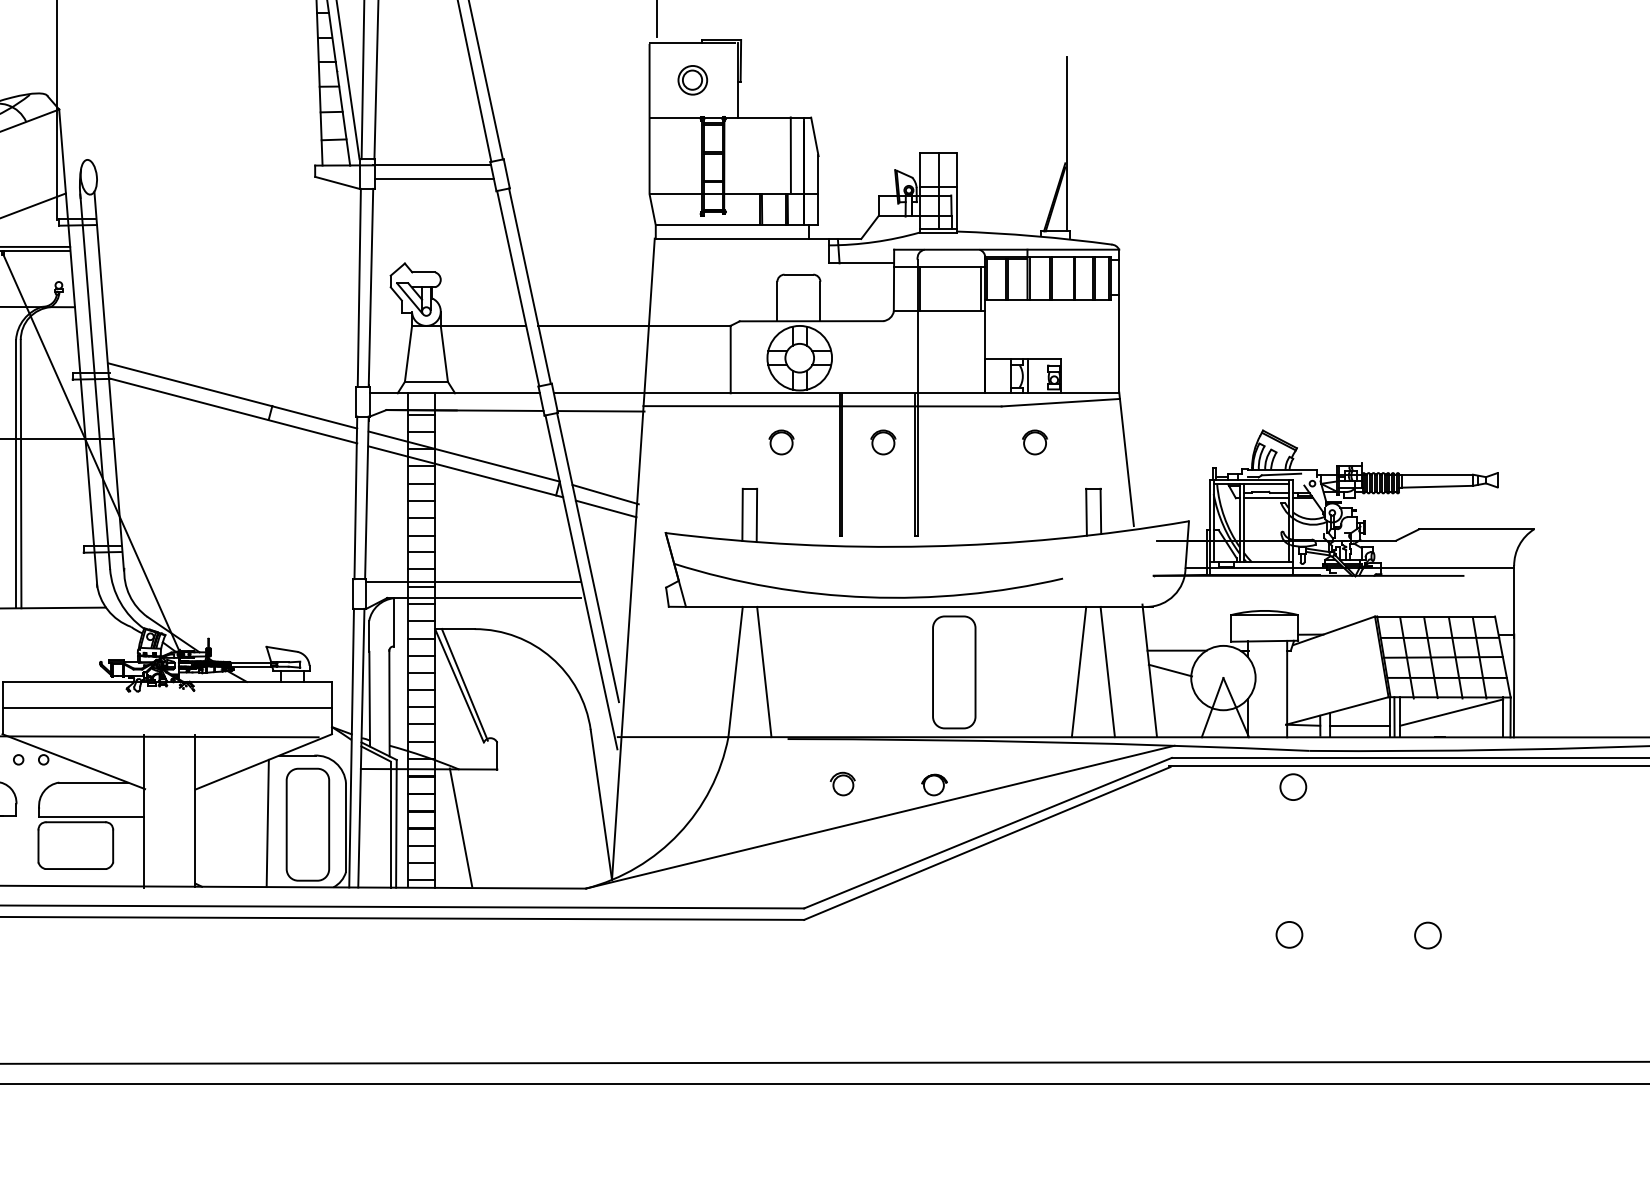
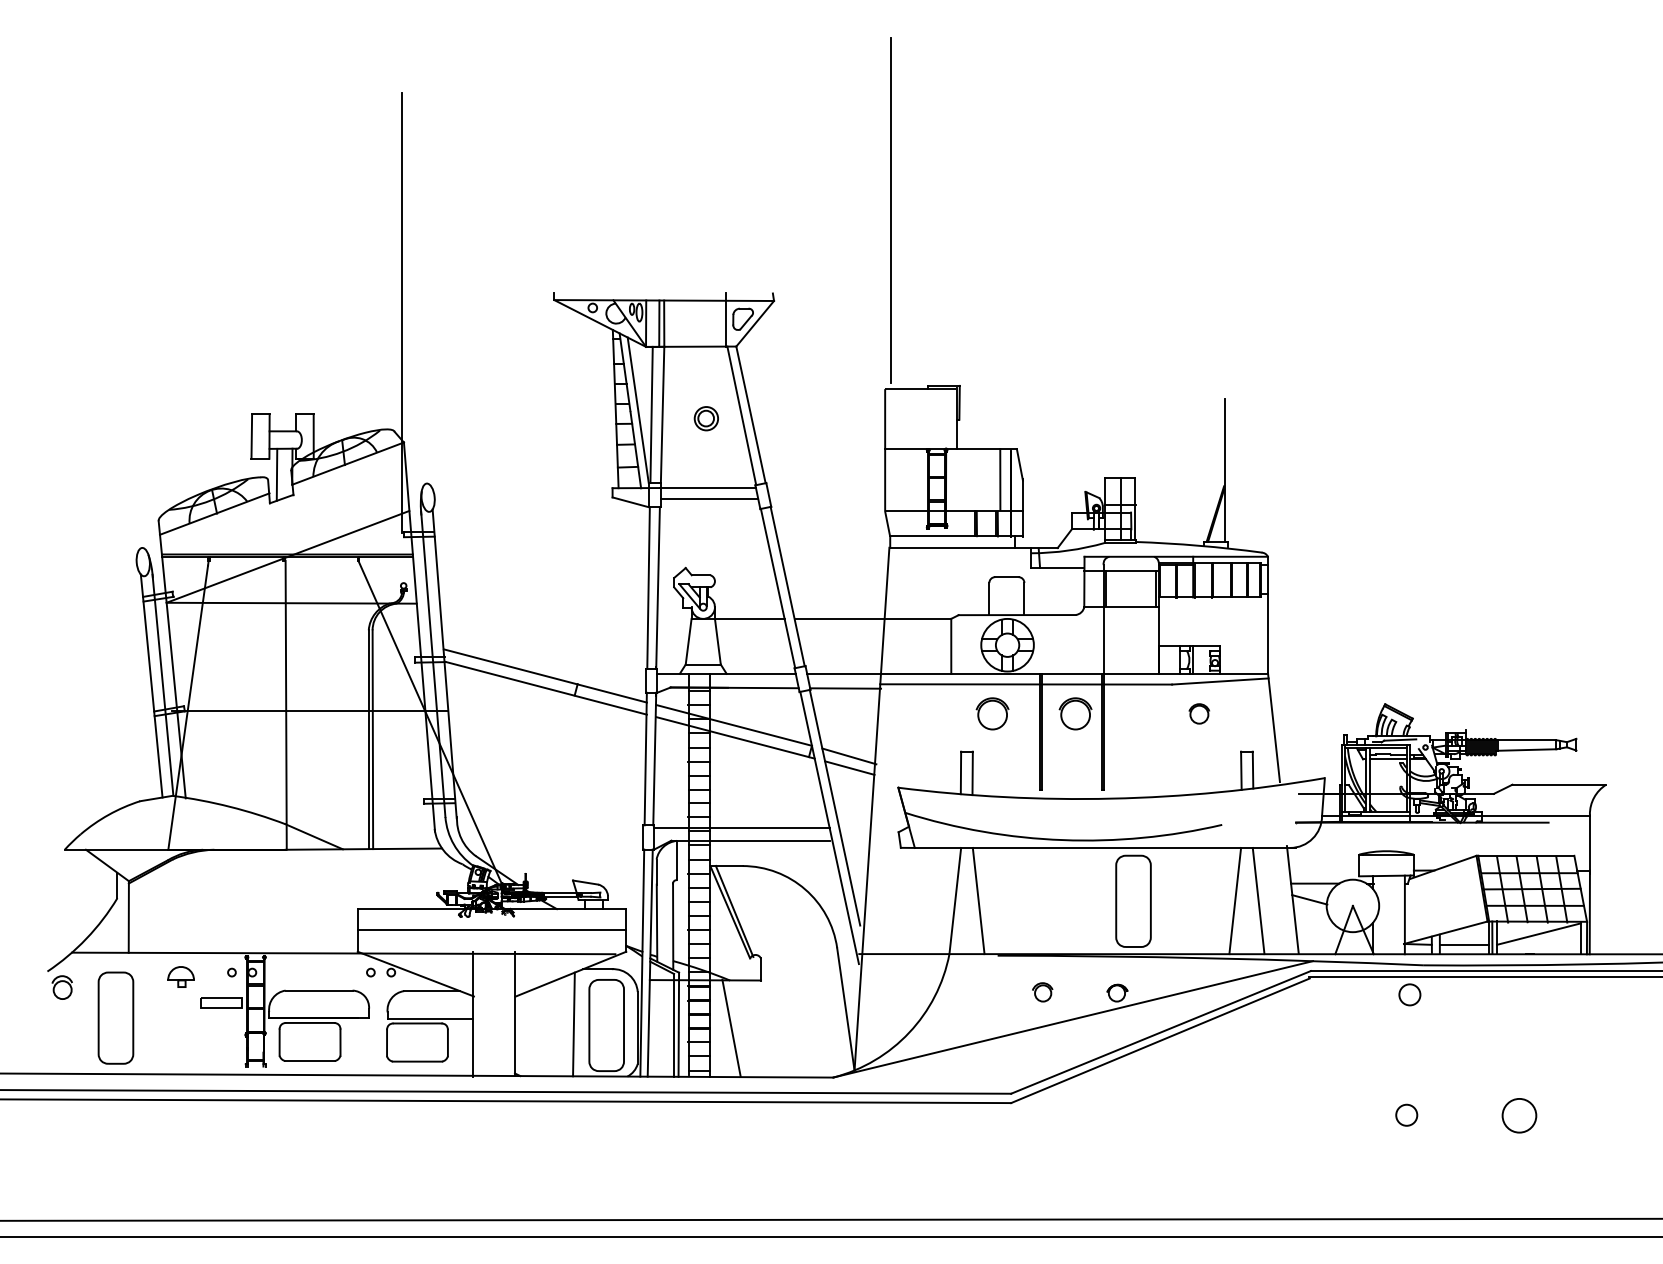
part: (691, 80) -> (705, 418), moved
part: (781, 441) -> (992, 713), size x1.6
part: (883, 441) -> (1075, 713), size x1.6
circle: (1427, 935) -> (1519, 1115), size x1.6

